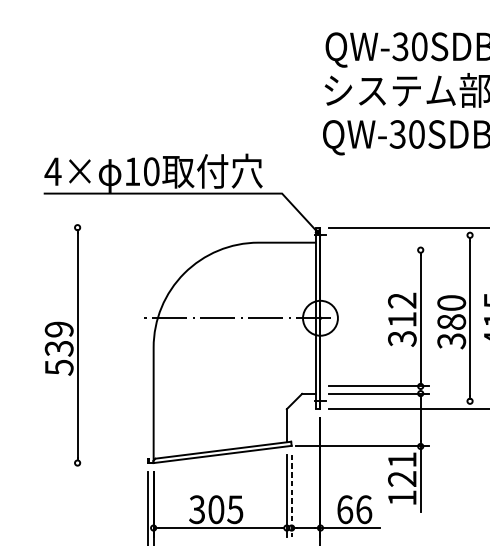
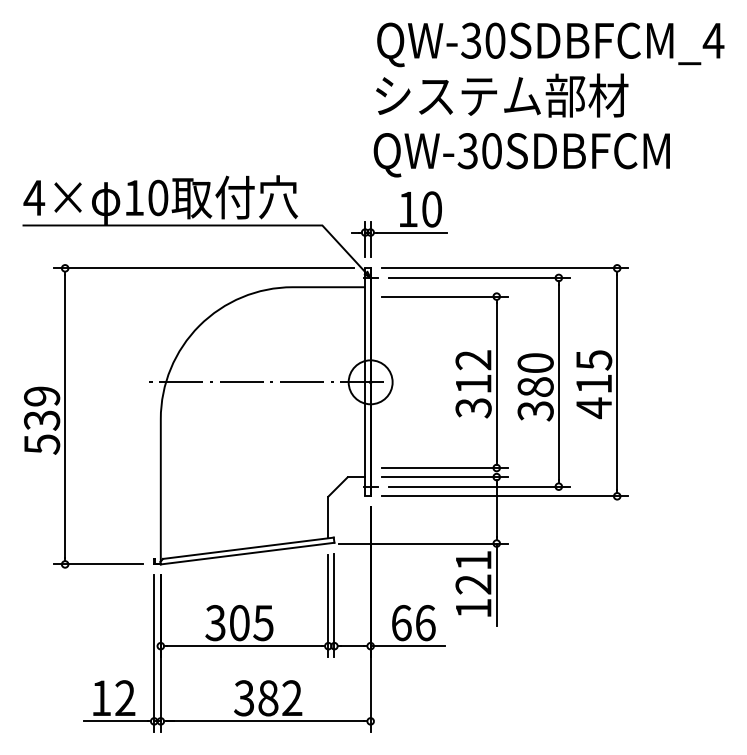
part: (343, 192) -> (399, 224), added
line: (188, 227) -> (204, 268), added
line: (406, 234) -> (478, 277), added
line: (379, 250) -> (444, 296), added
line: (406, 401) -> (478, 486), added
line: (104, 463) -> (98, 564), added
line: (291, 495) -> (334, 605), dashed -> solid

